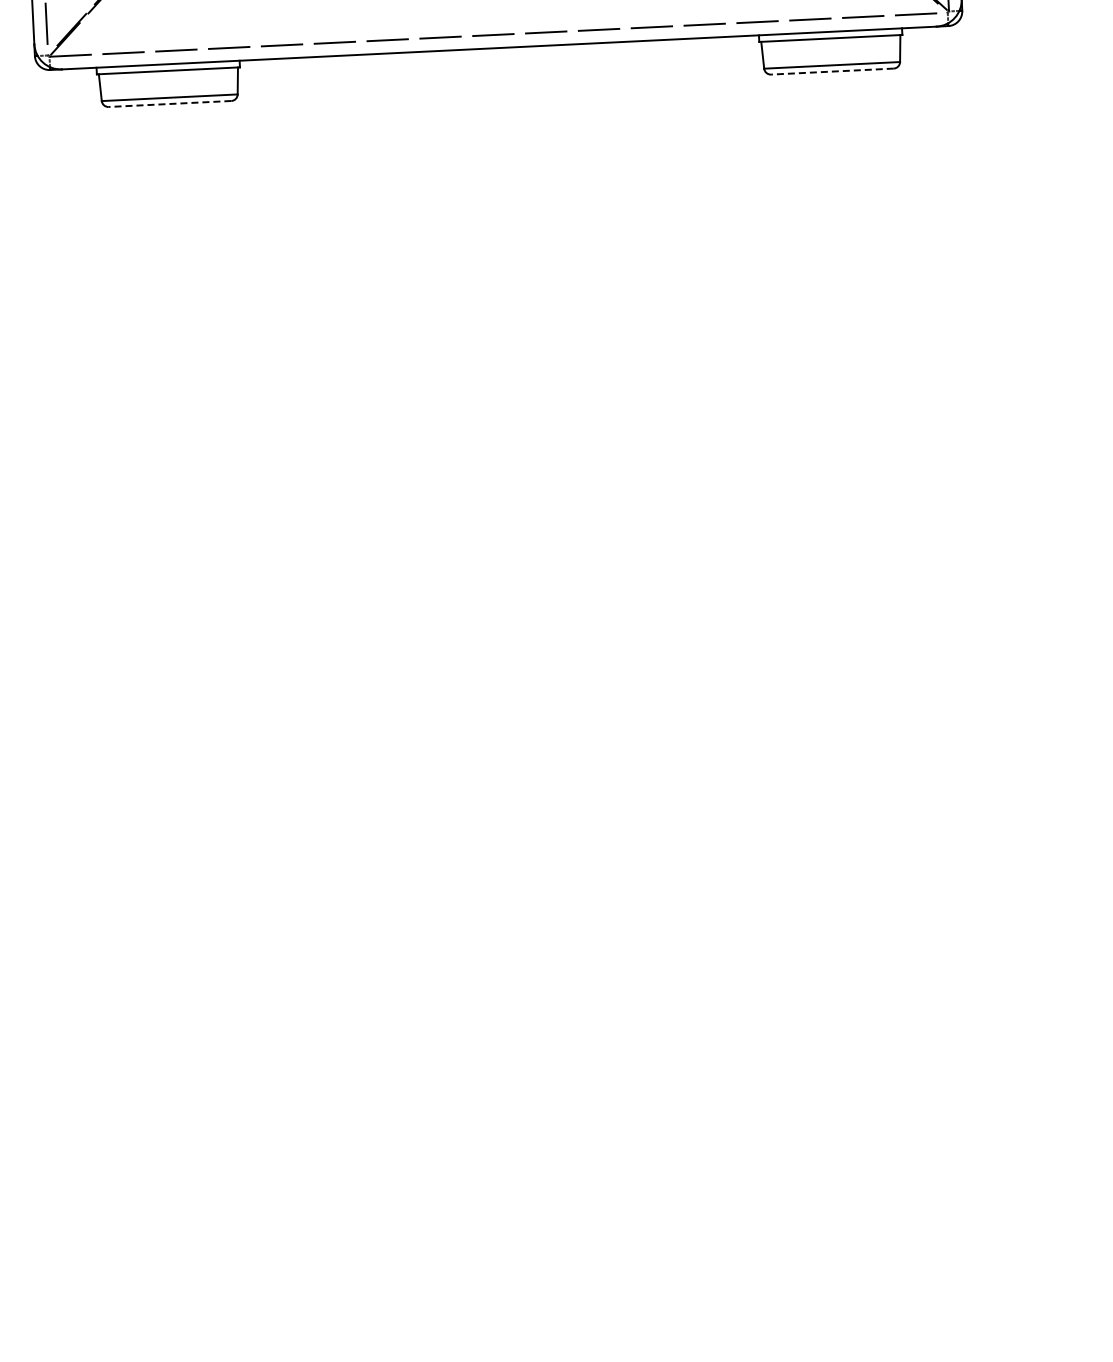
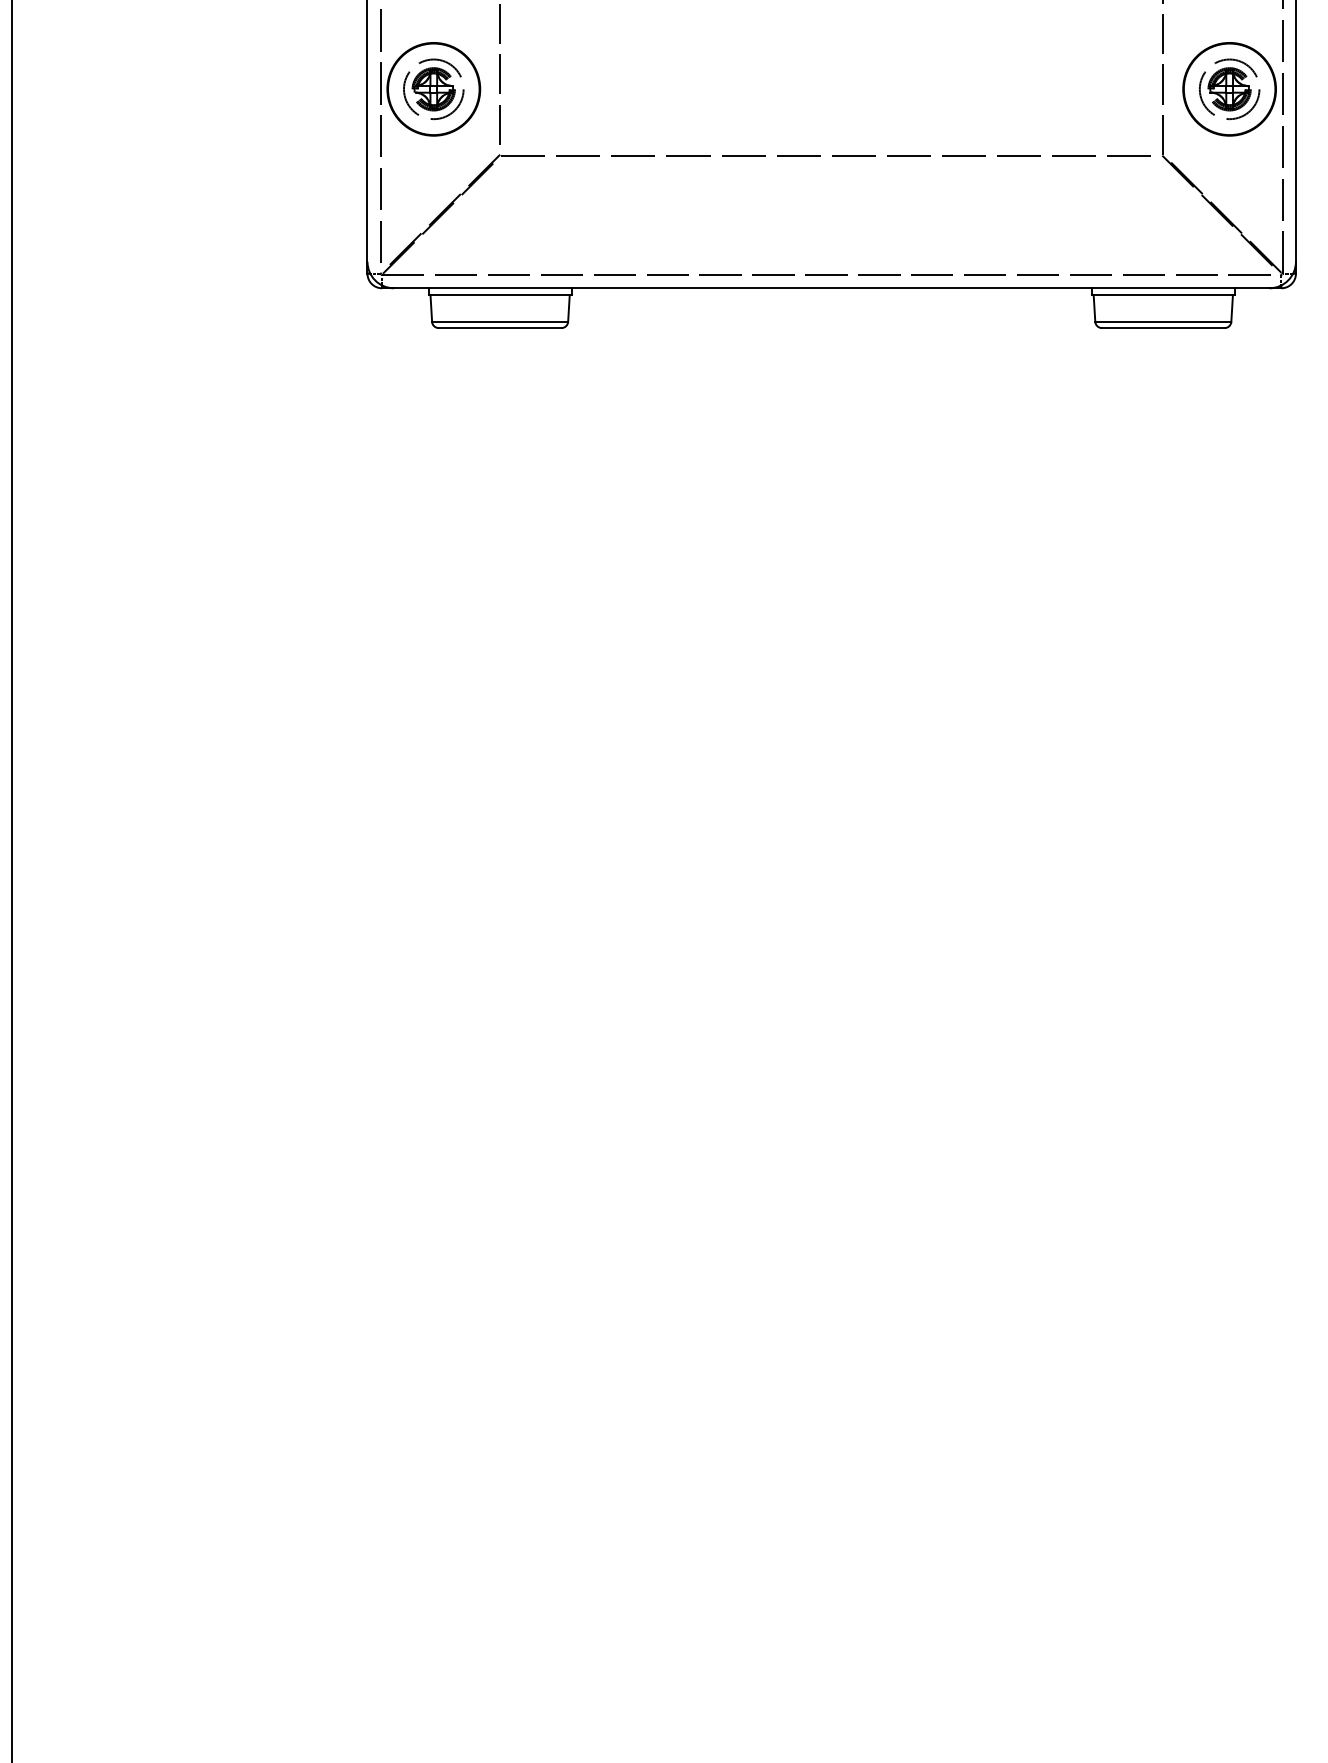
line: (831, 72) -> (1162, 328), dashed -> solid
line: (169, 104) -> (499, 328), dashed -> solid

